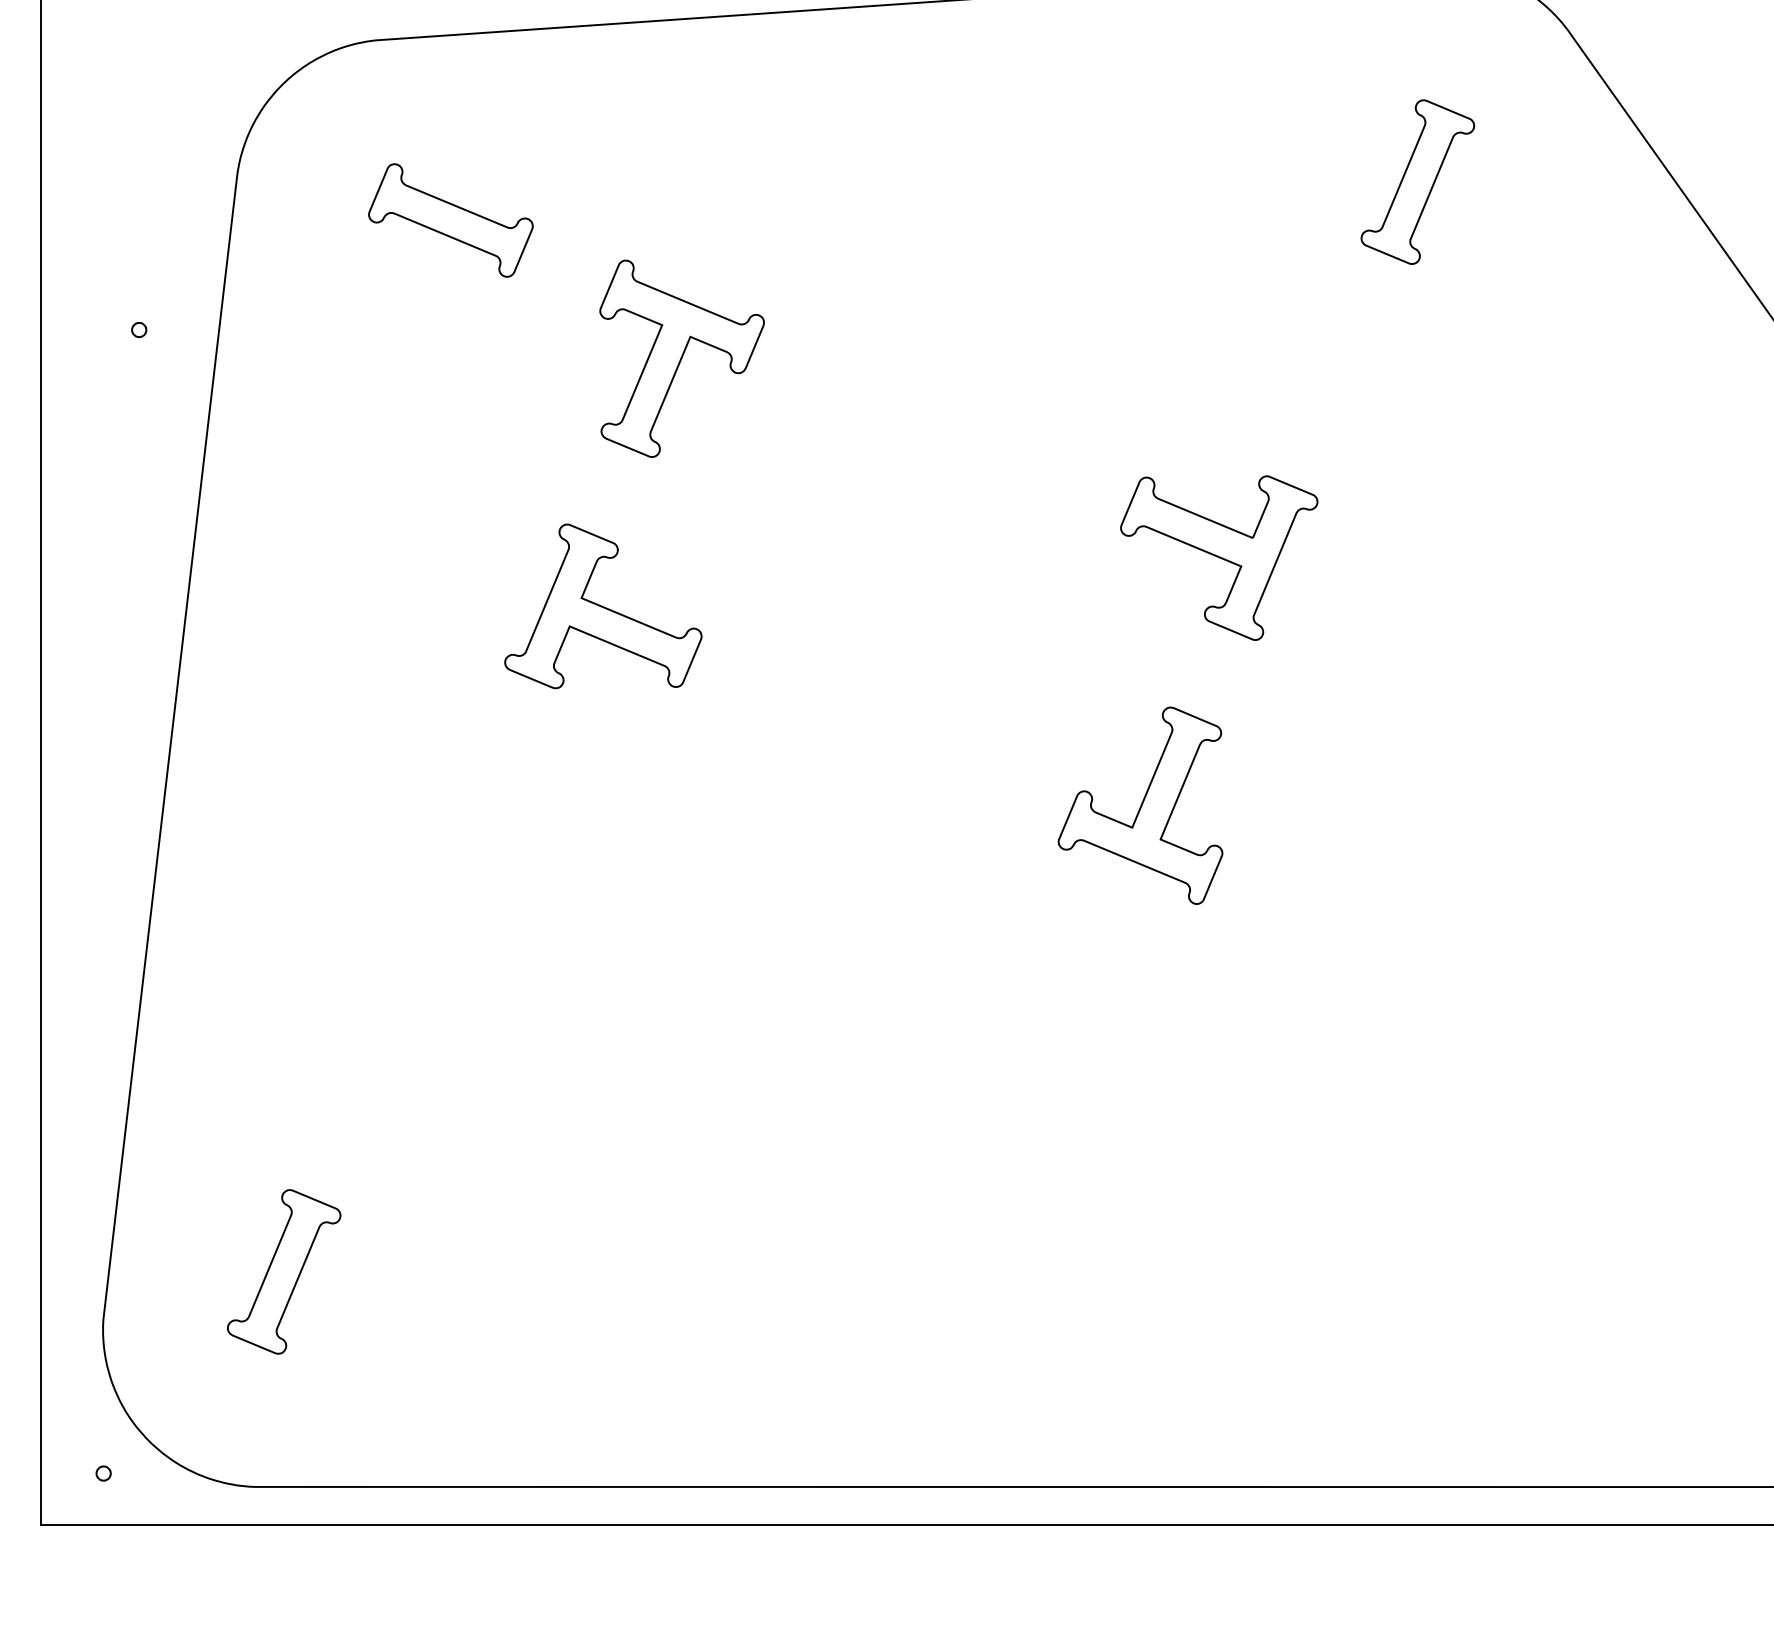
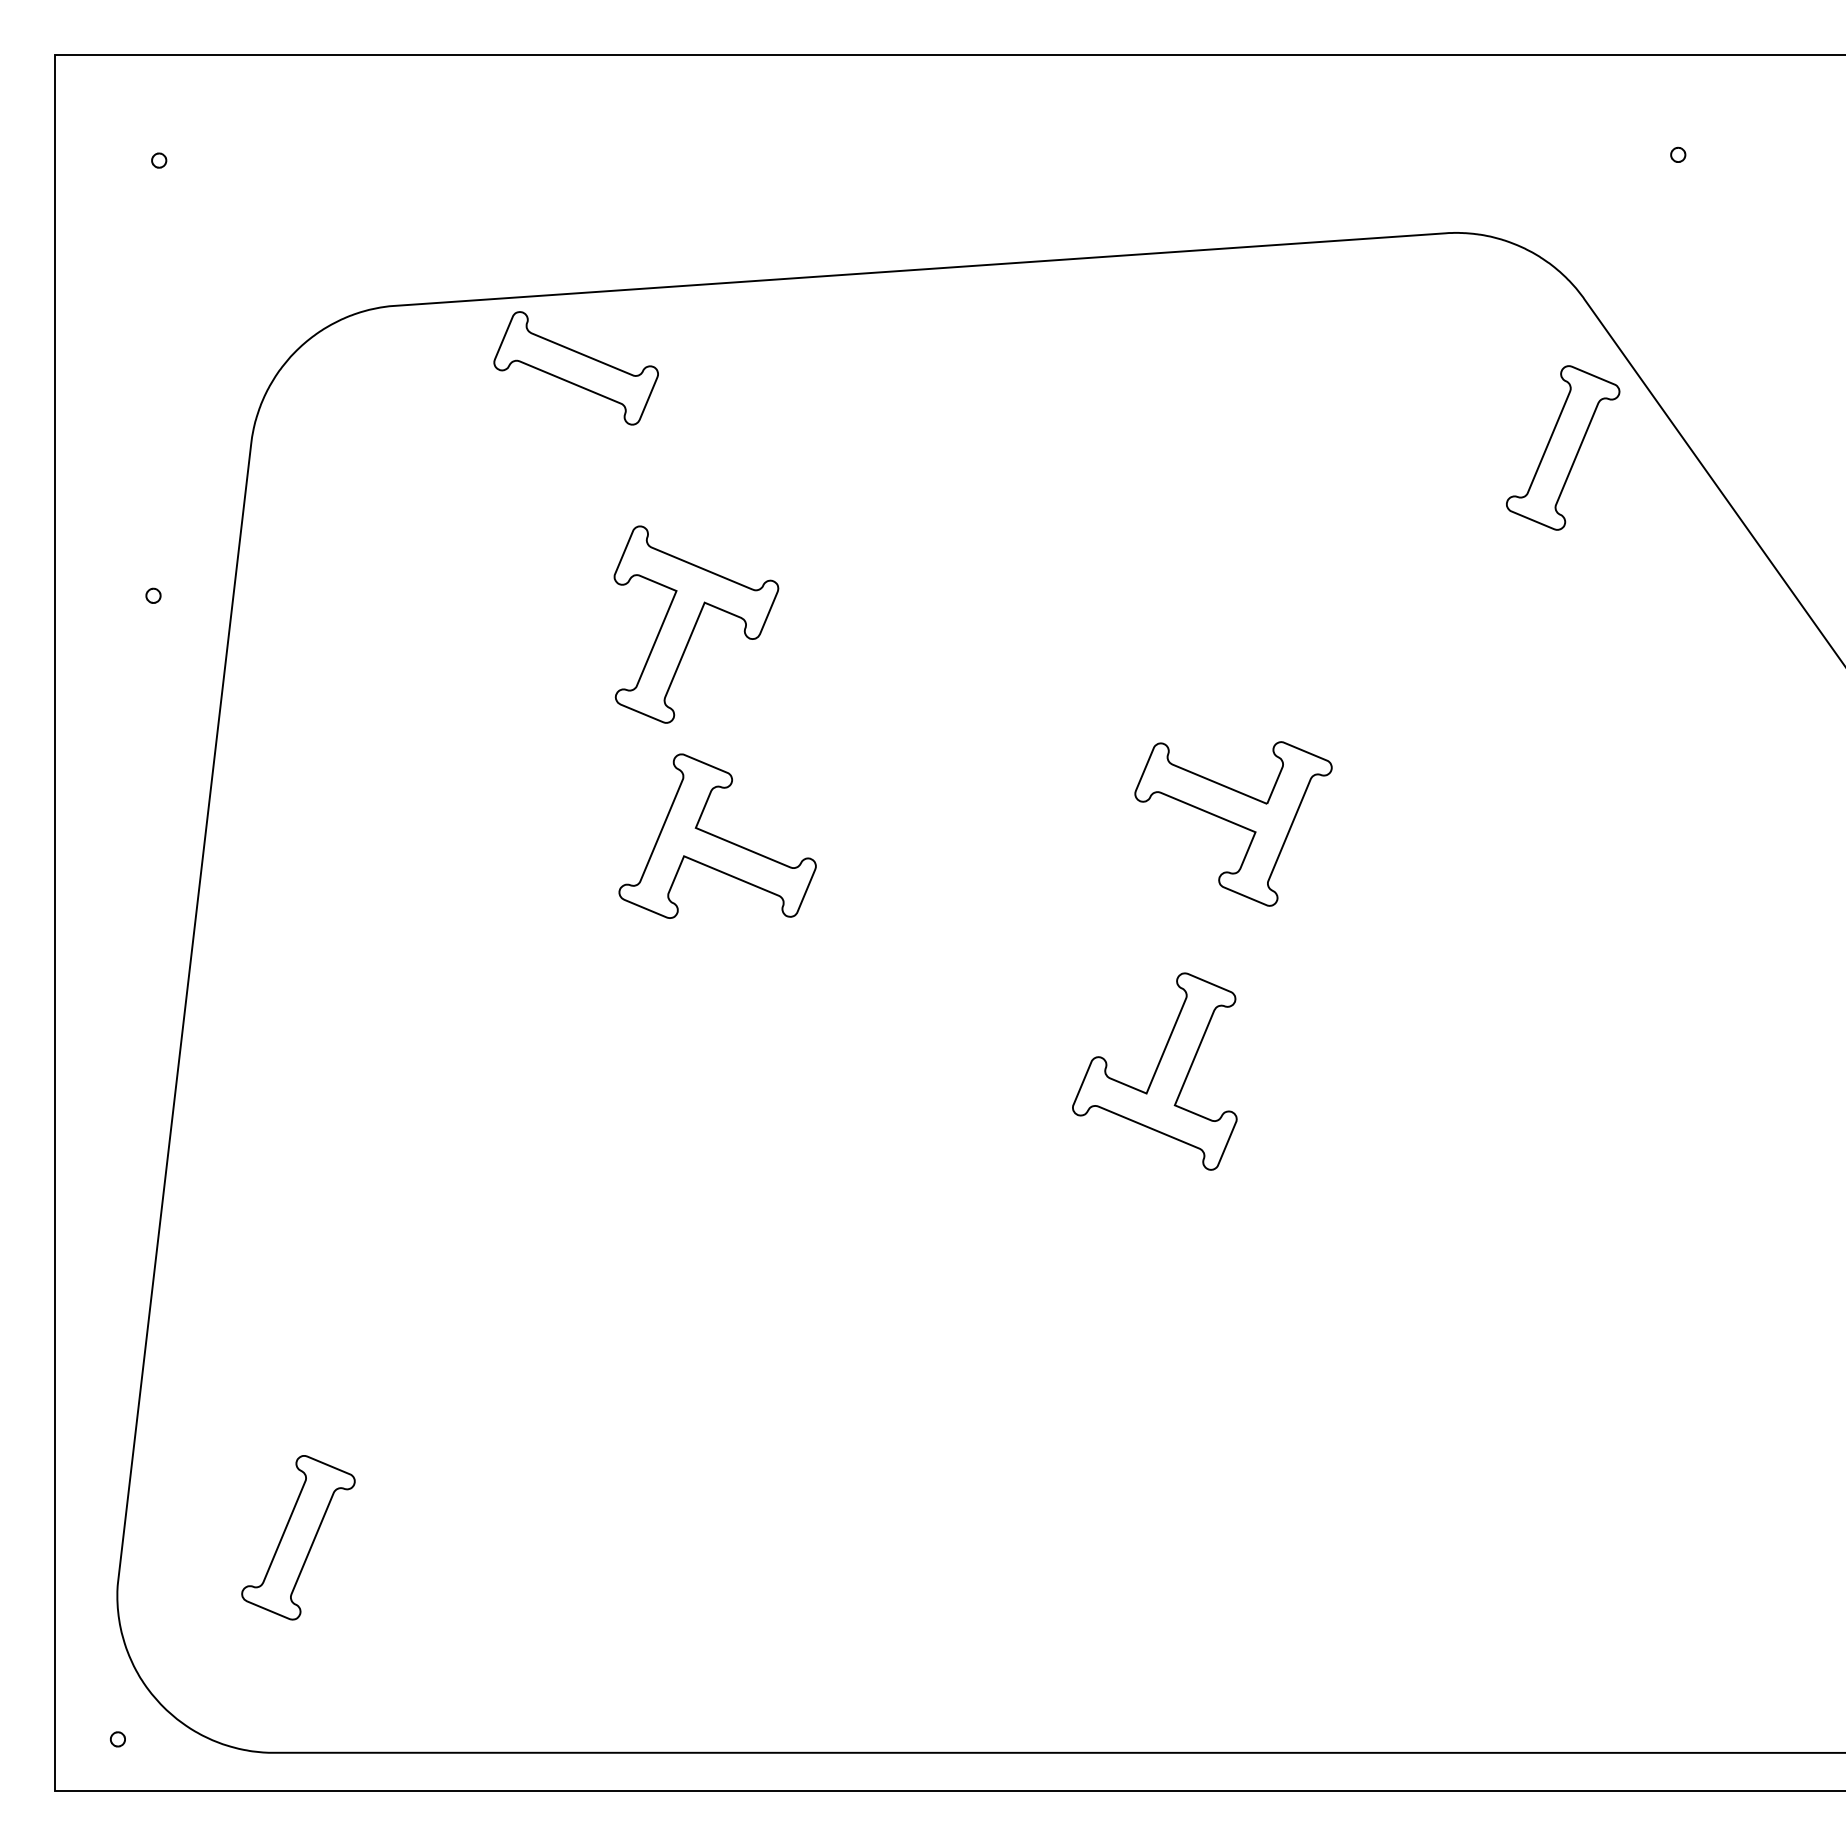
part: (1418, 181) -> (1563, 447), moved
part: (450, 220) -> (575, 368), moved
part: (603, 605) -> (717, 835), moved

